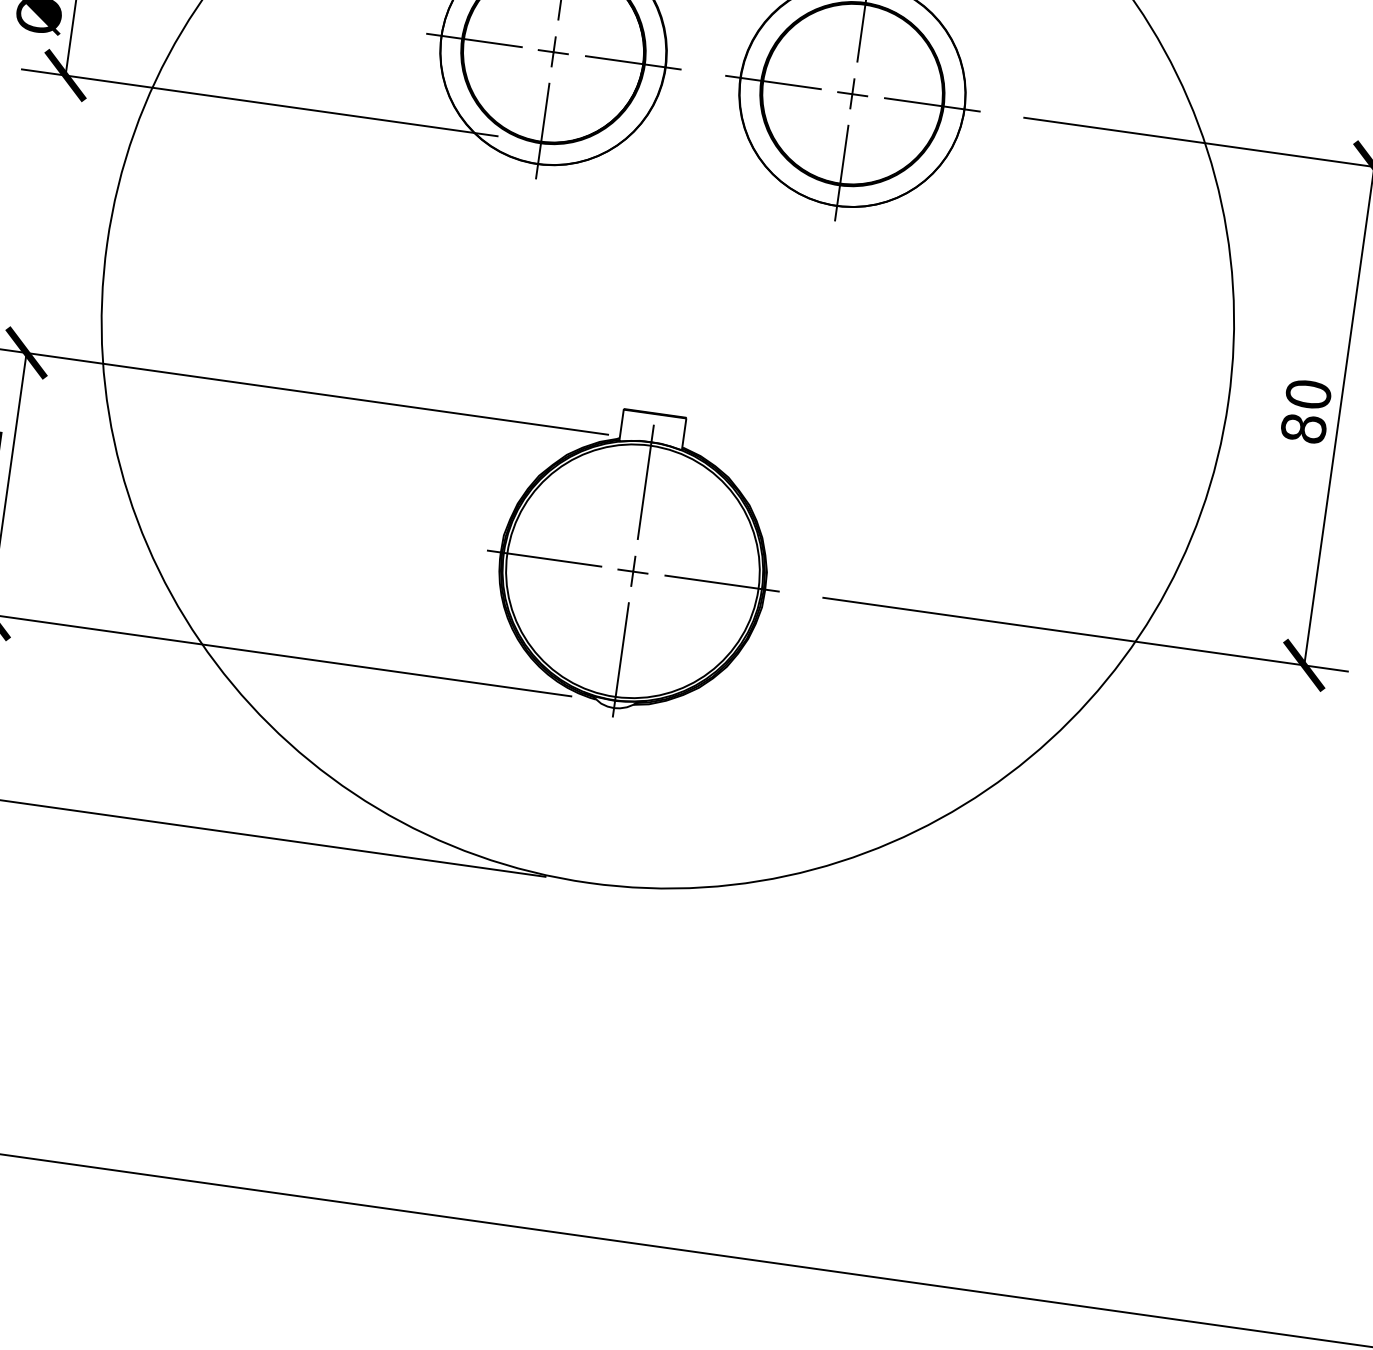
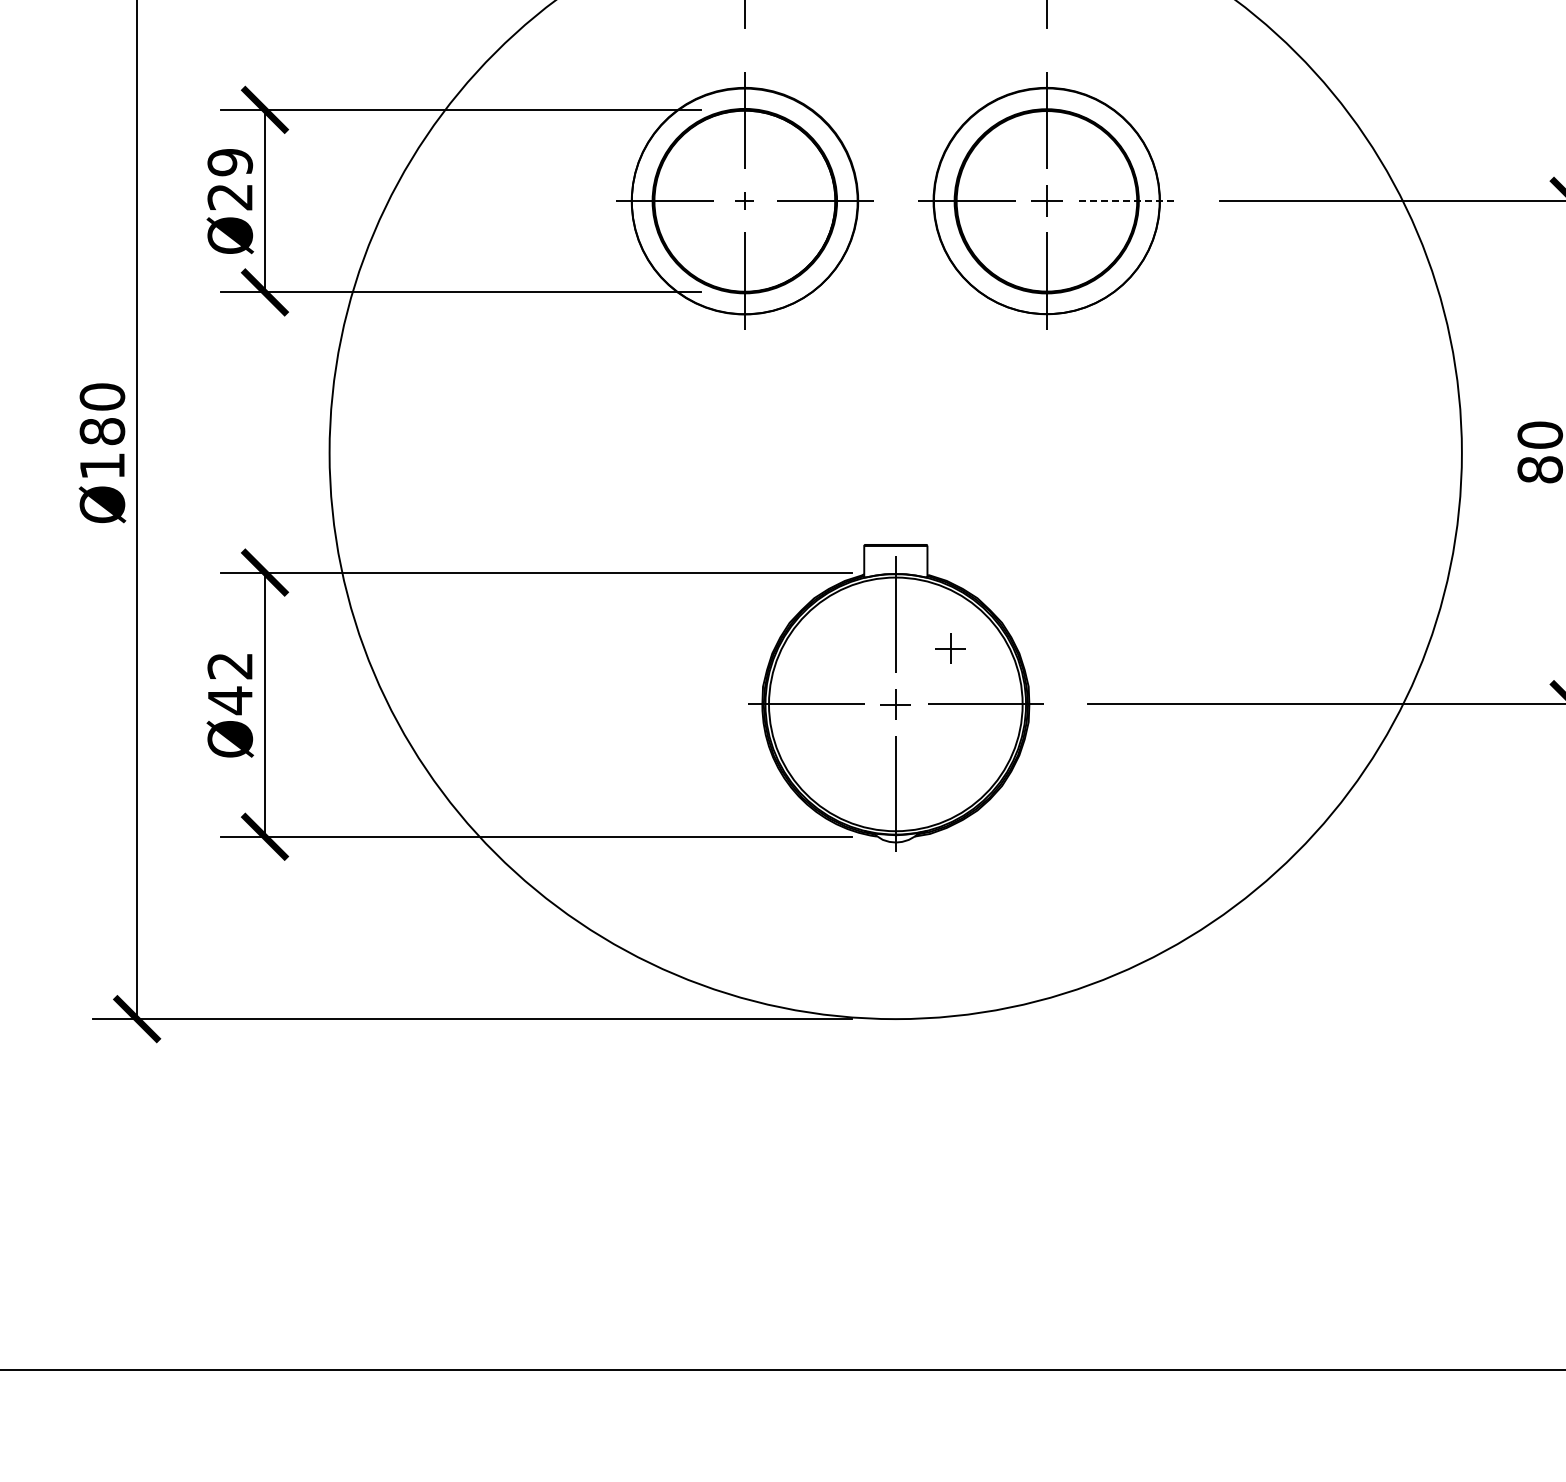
part: (553, 51) -> (744, 200), size x0.6
line: (932, 104) -> (1127, 200), solid -> dashed
part: (694, 523) -> (950, 648), added

